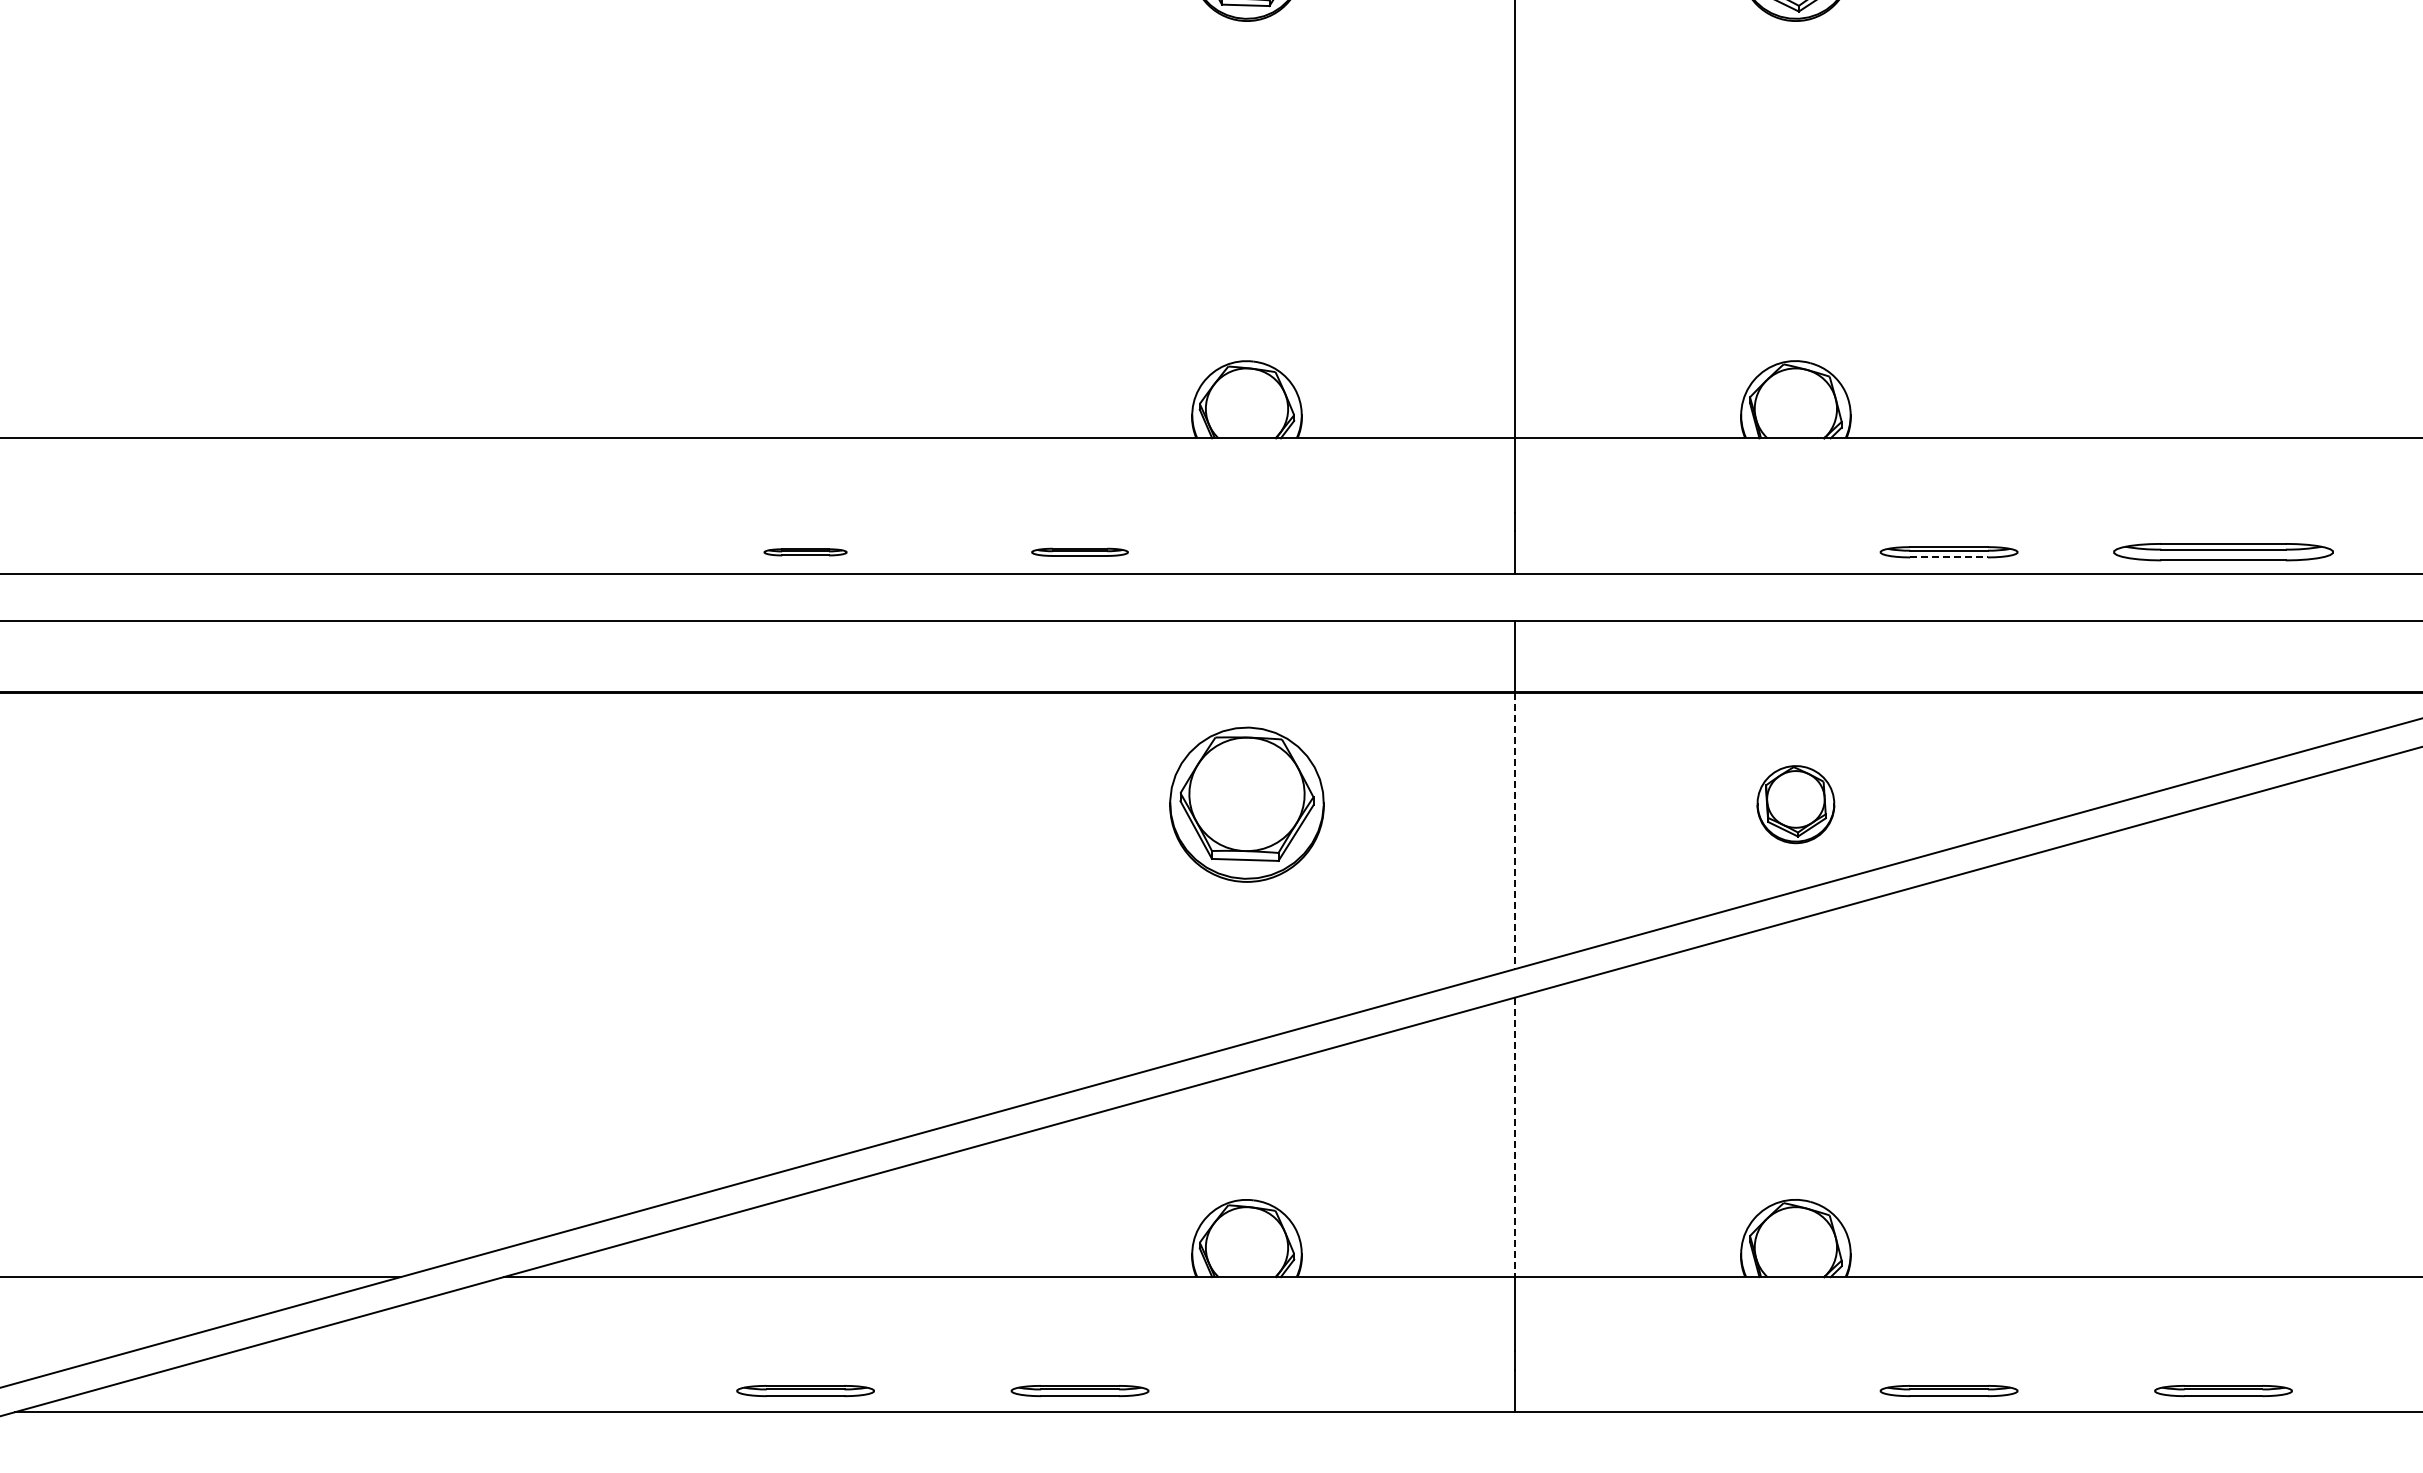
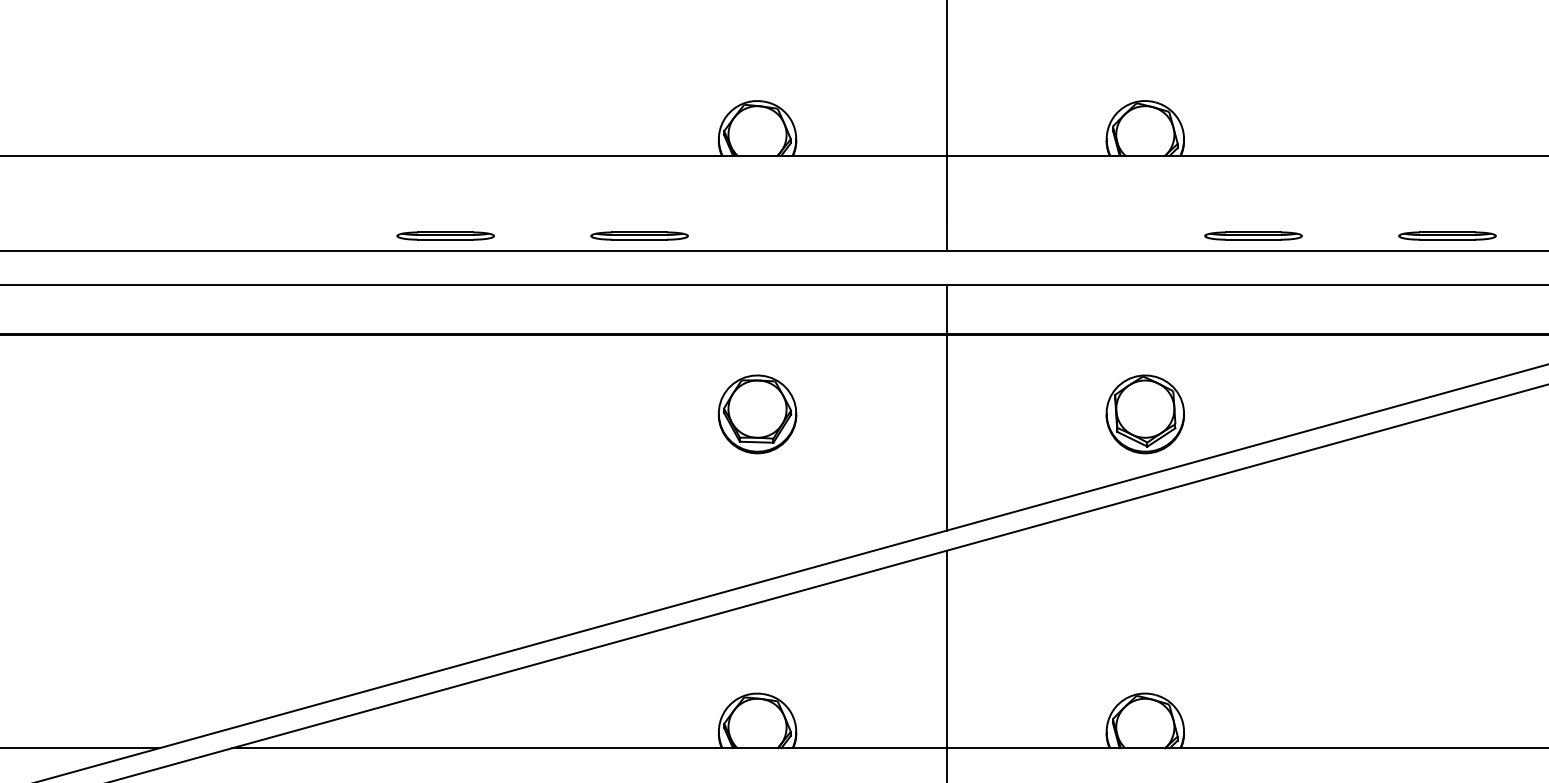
part: (805, 552) -> (445, 236), size x1.67
part: (1079, 552) -> (639, 236), size x1.43
part: (2223, 552) -> (1447, 236), size x0.62
line: (1949, 557) -> (1253, 239), dashed -> solid
part: (1246, 804) -> (757, 414), size x0.71
part: (1795, 804) -> (1145, 414), size x1.43
line: (1514, 831) -> (946, 433), dashed -> solid
line: (1514, 1137) -> (946, 649), dashed -> solid

